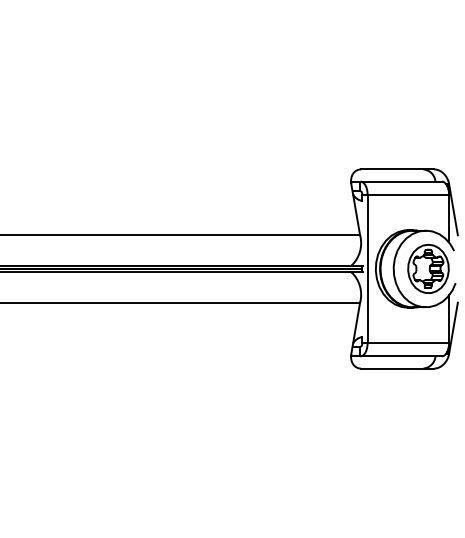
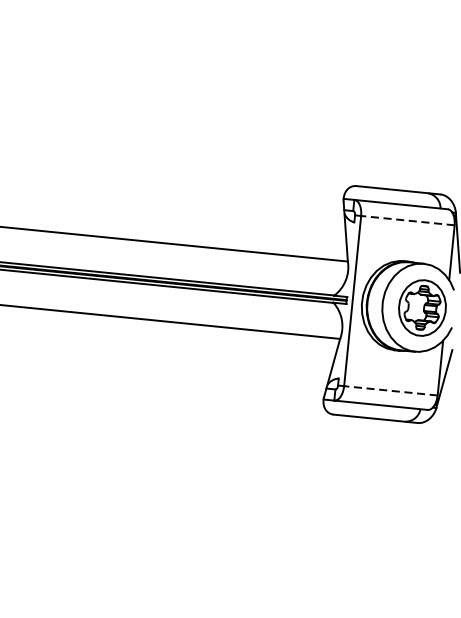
line: (408, 194) -> (408, 220), solid -> dashed
line: (408, 343) -> (391, 391), solid -> dashed

